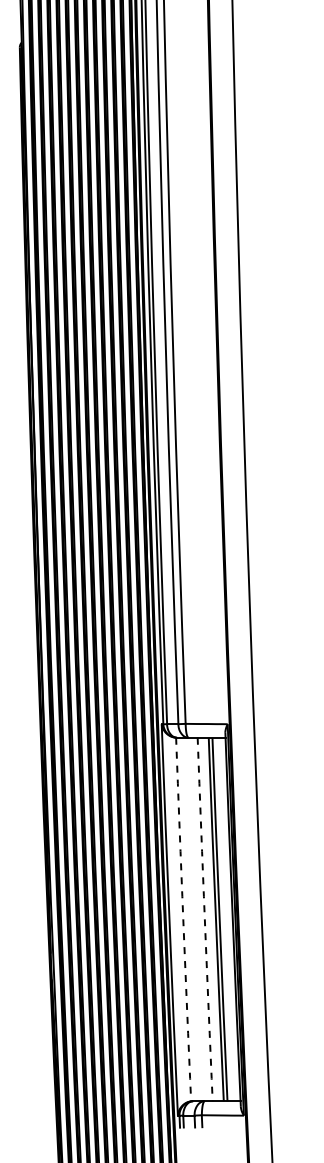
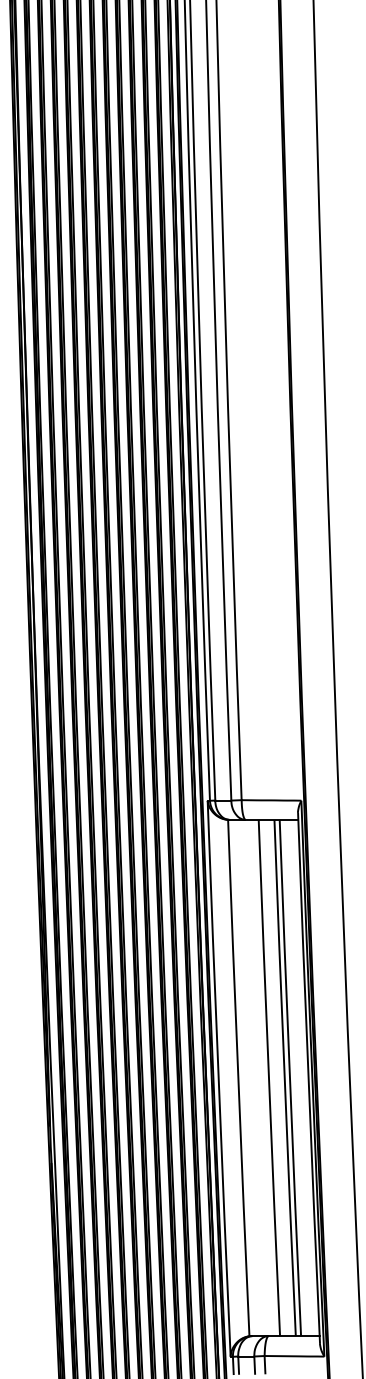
arc: (183, 919) -> (238, 1077), dashed -> solid
arc: (204, 919) -> (268, 1077), dashed -> solid

